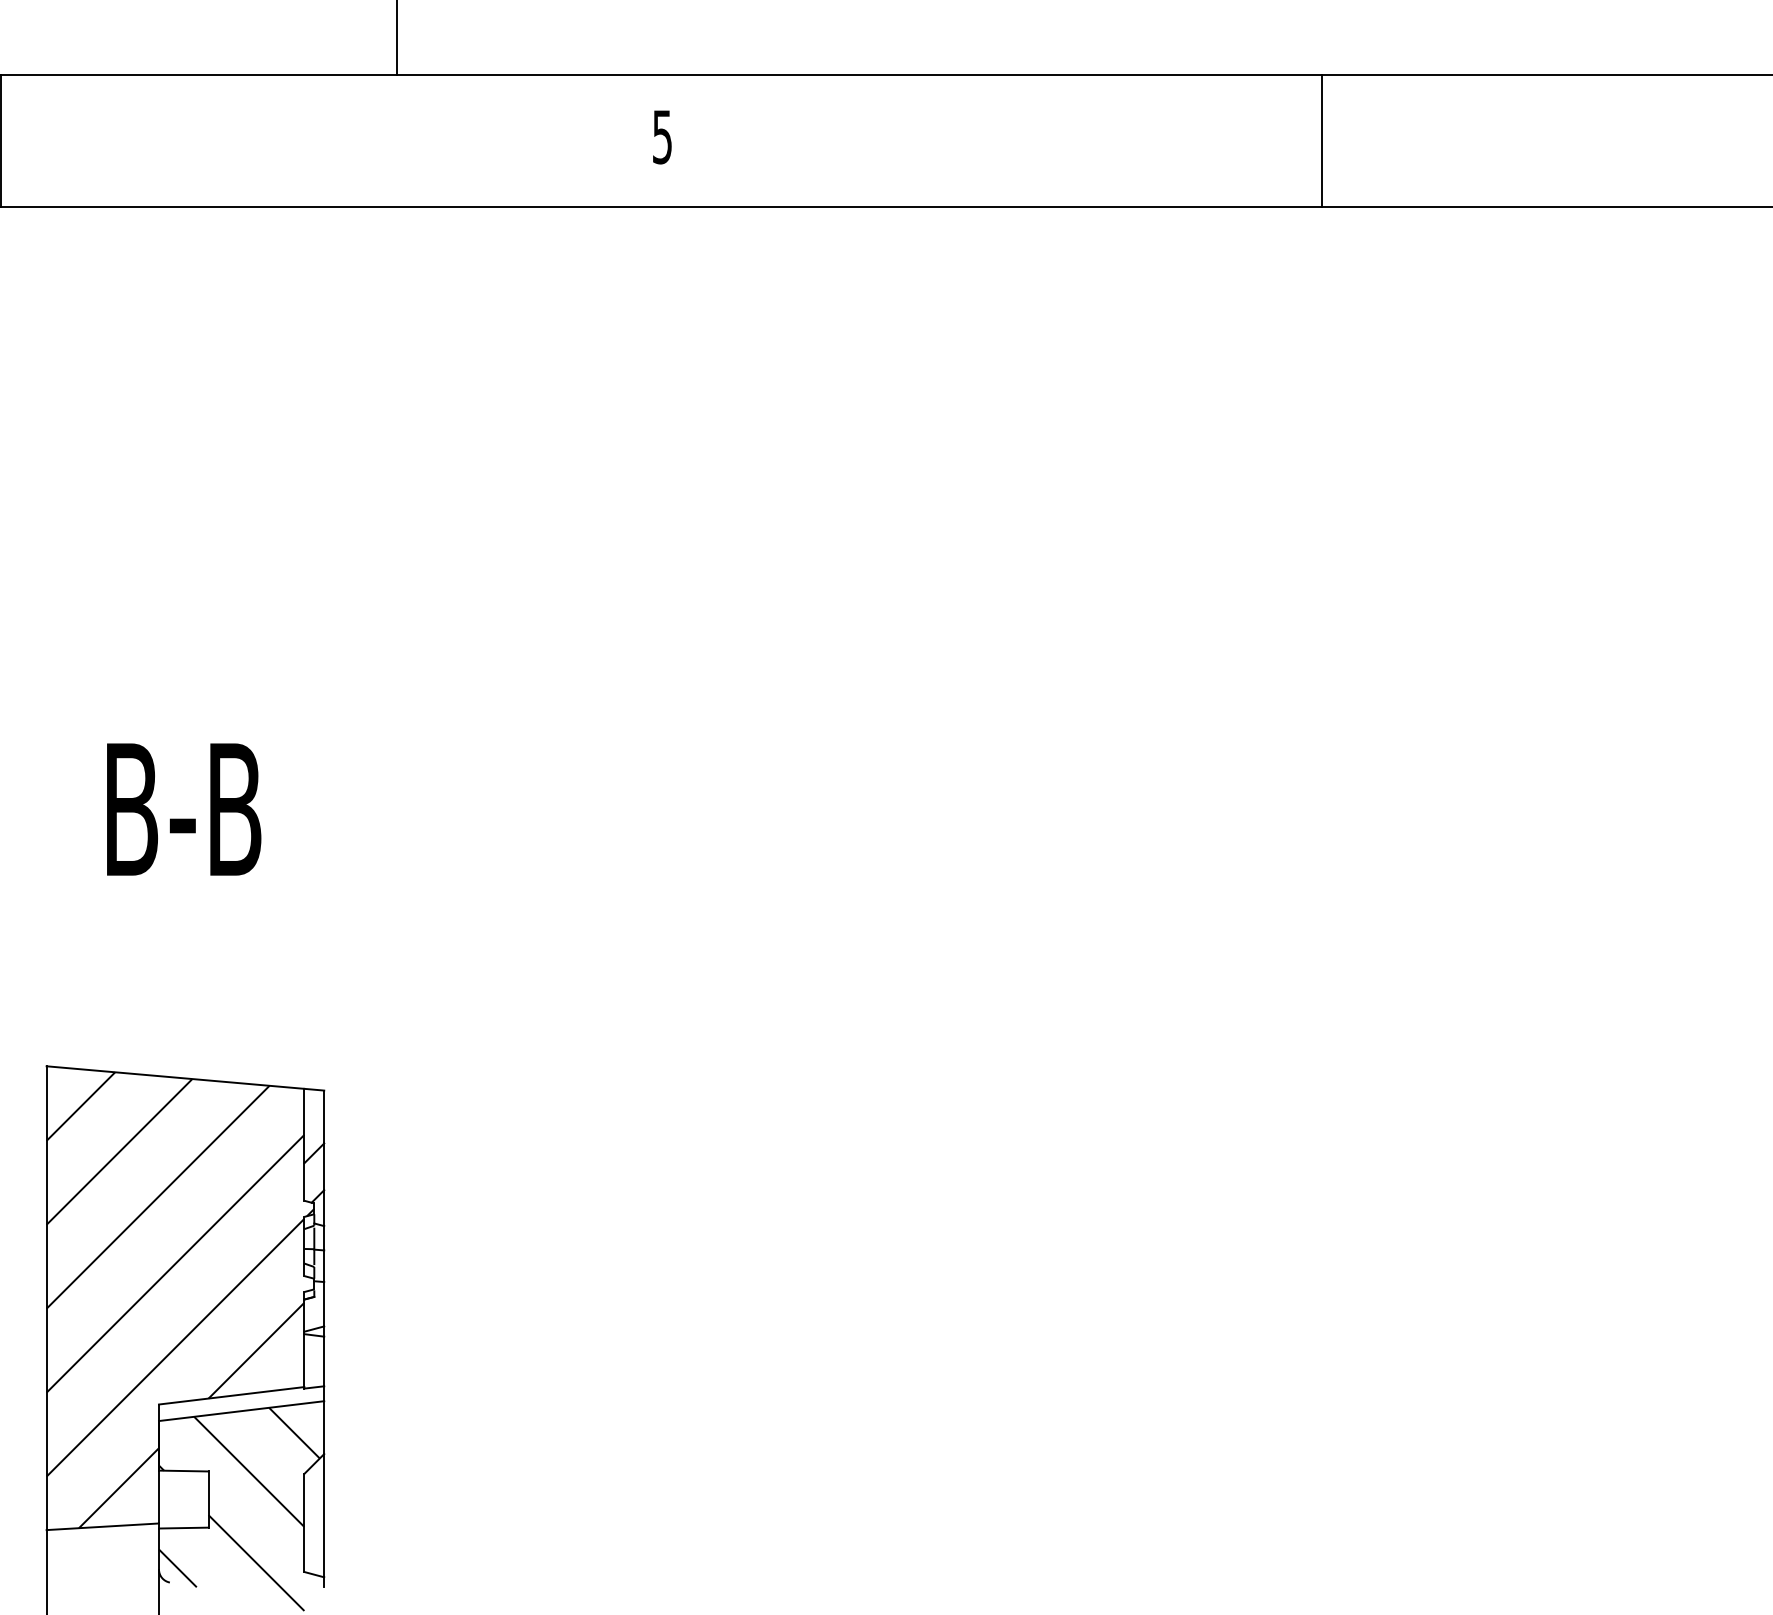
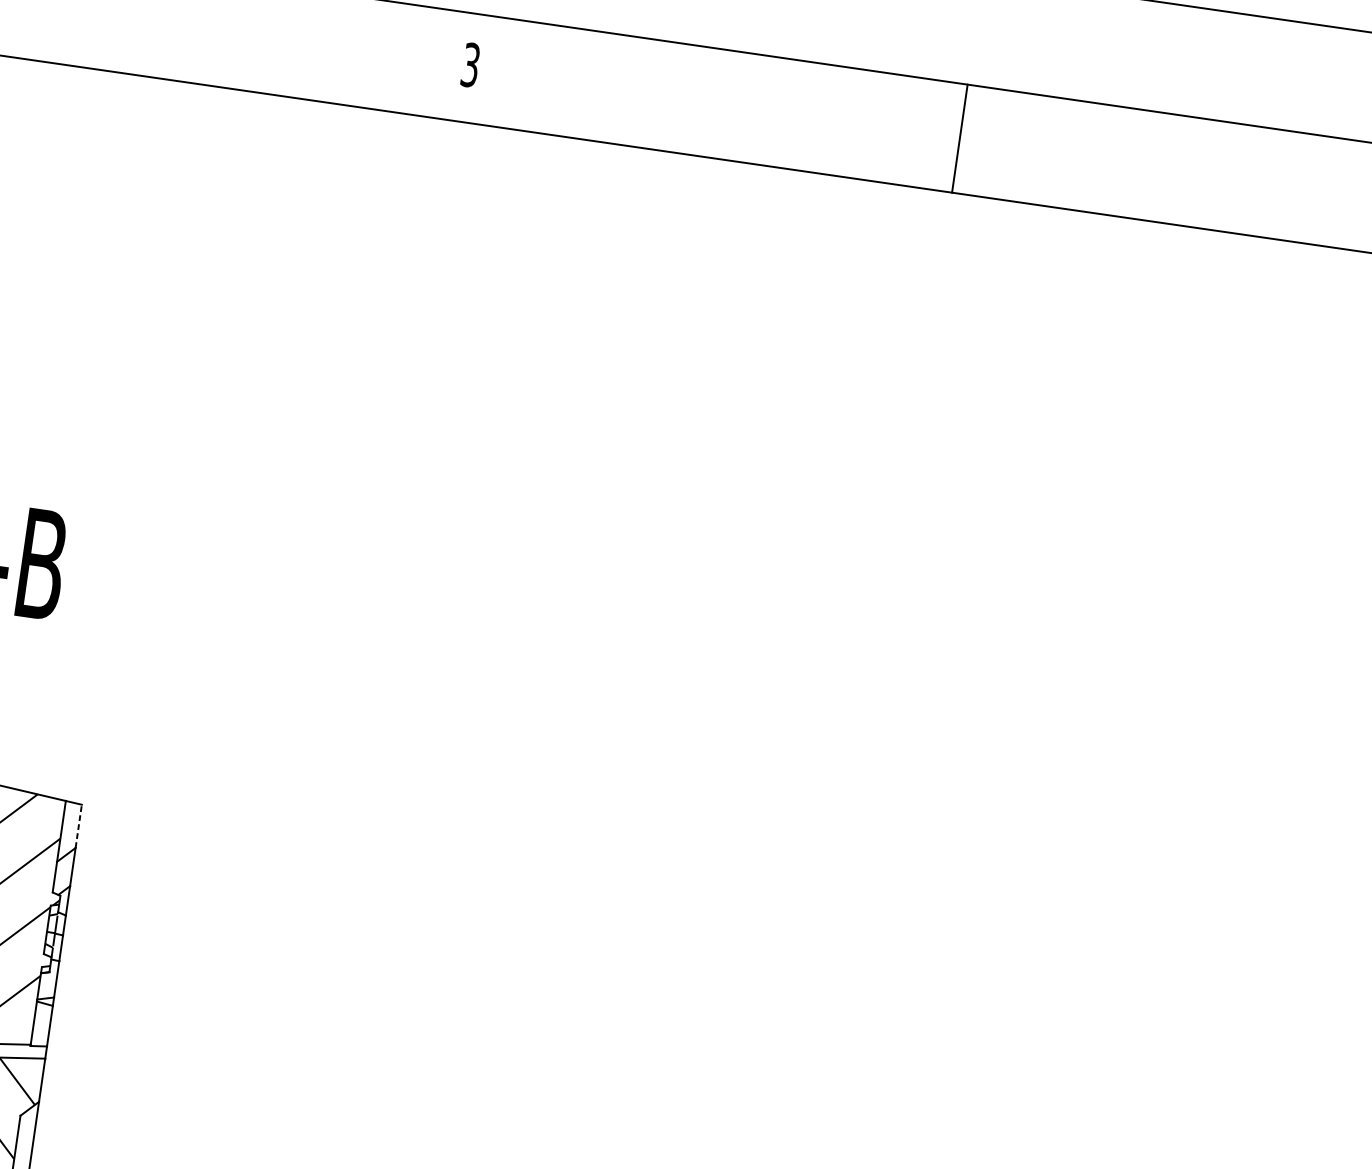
text: (662, 136) -> (470, 64), 5 -> 3
line: (1322, 140) -> (959, 138), moved
line: (324, 1116) -> (79, 825), solid -> dashed

